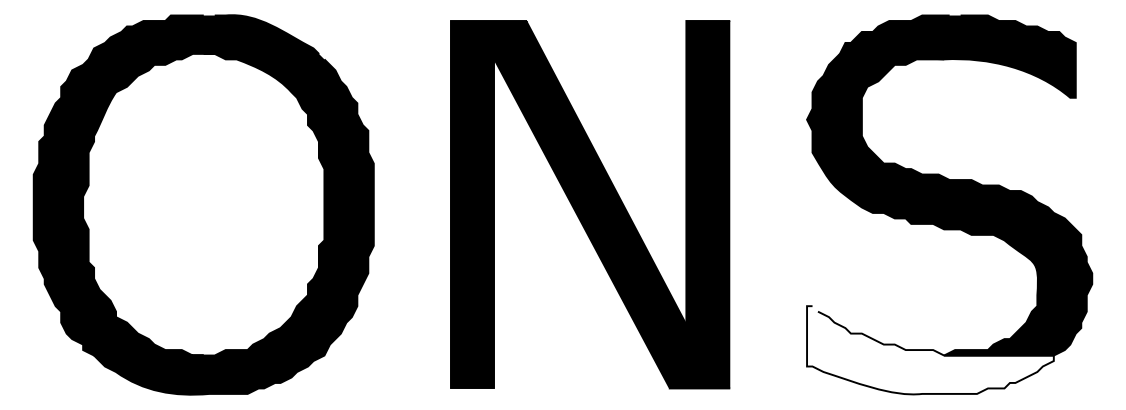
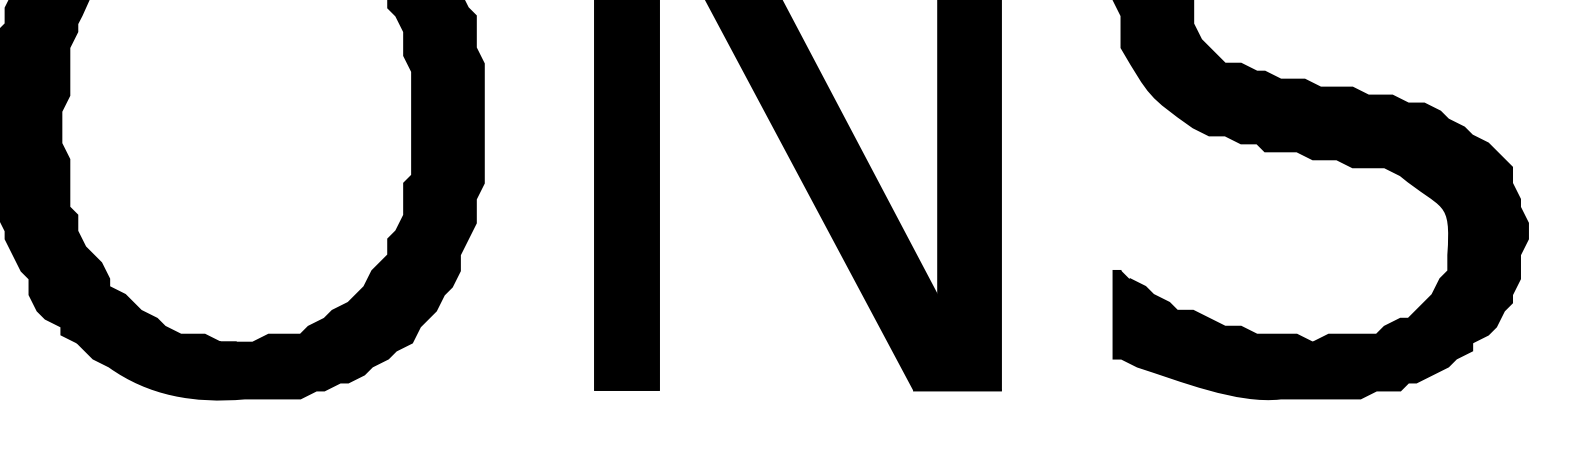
fill: (930, 350) -> (1292, 335), added

